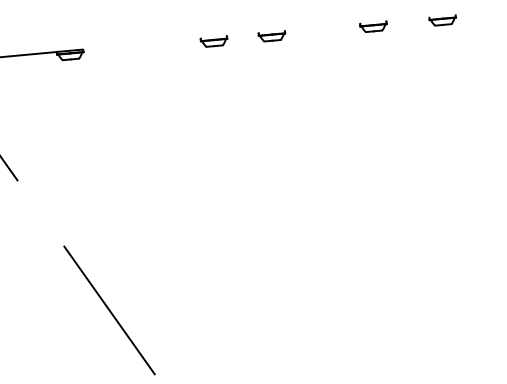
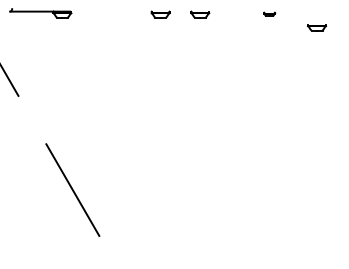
part: (443, 20) -> (317, 27), moved
part: (373, 26) -> (269, 14), size x0.6

